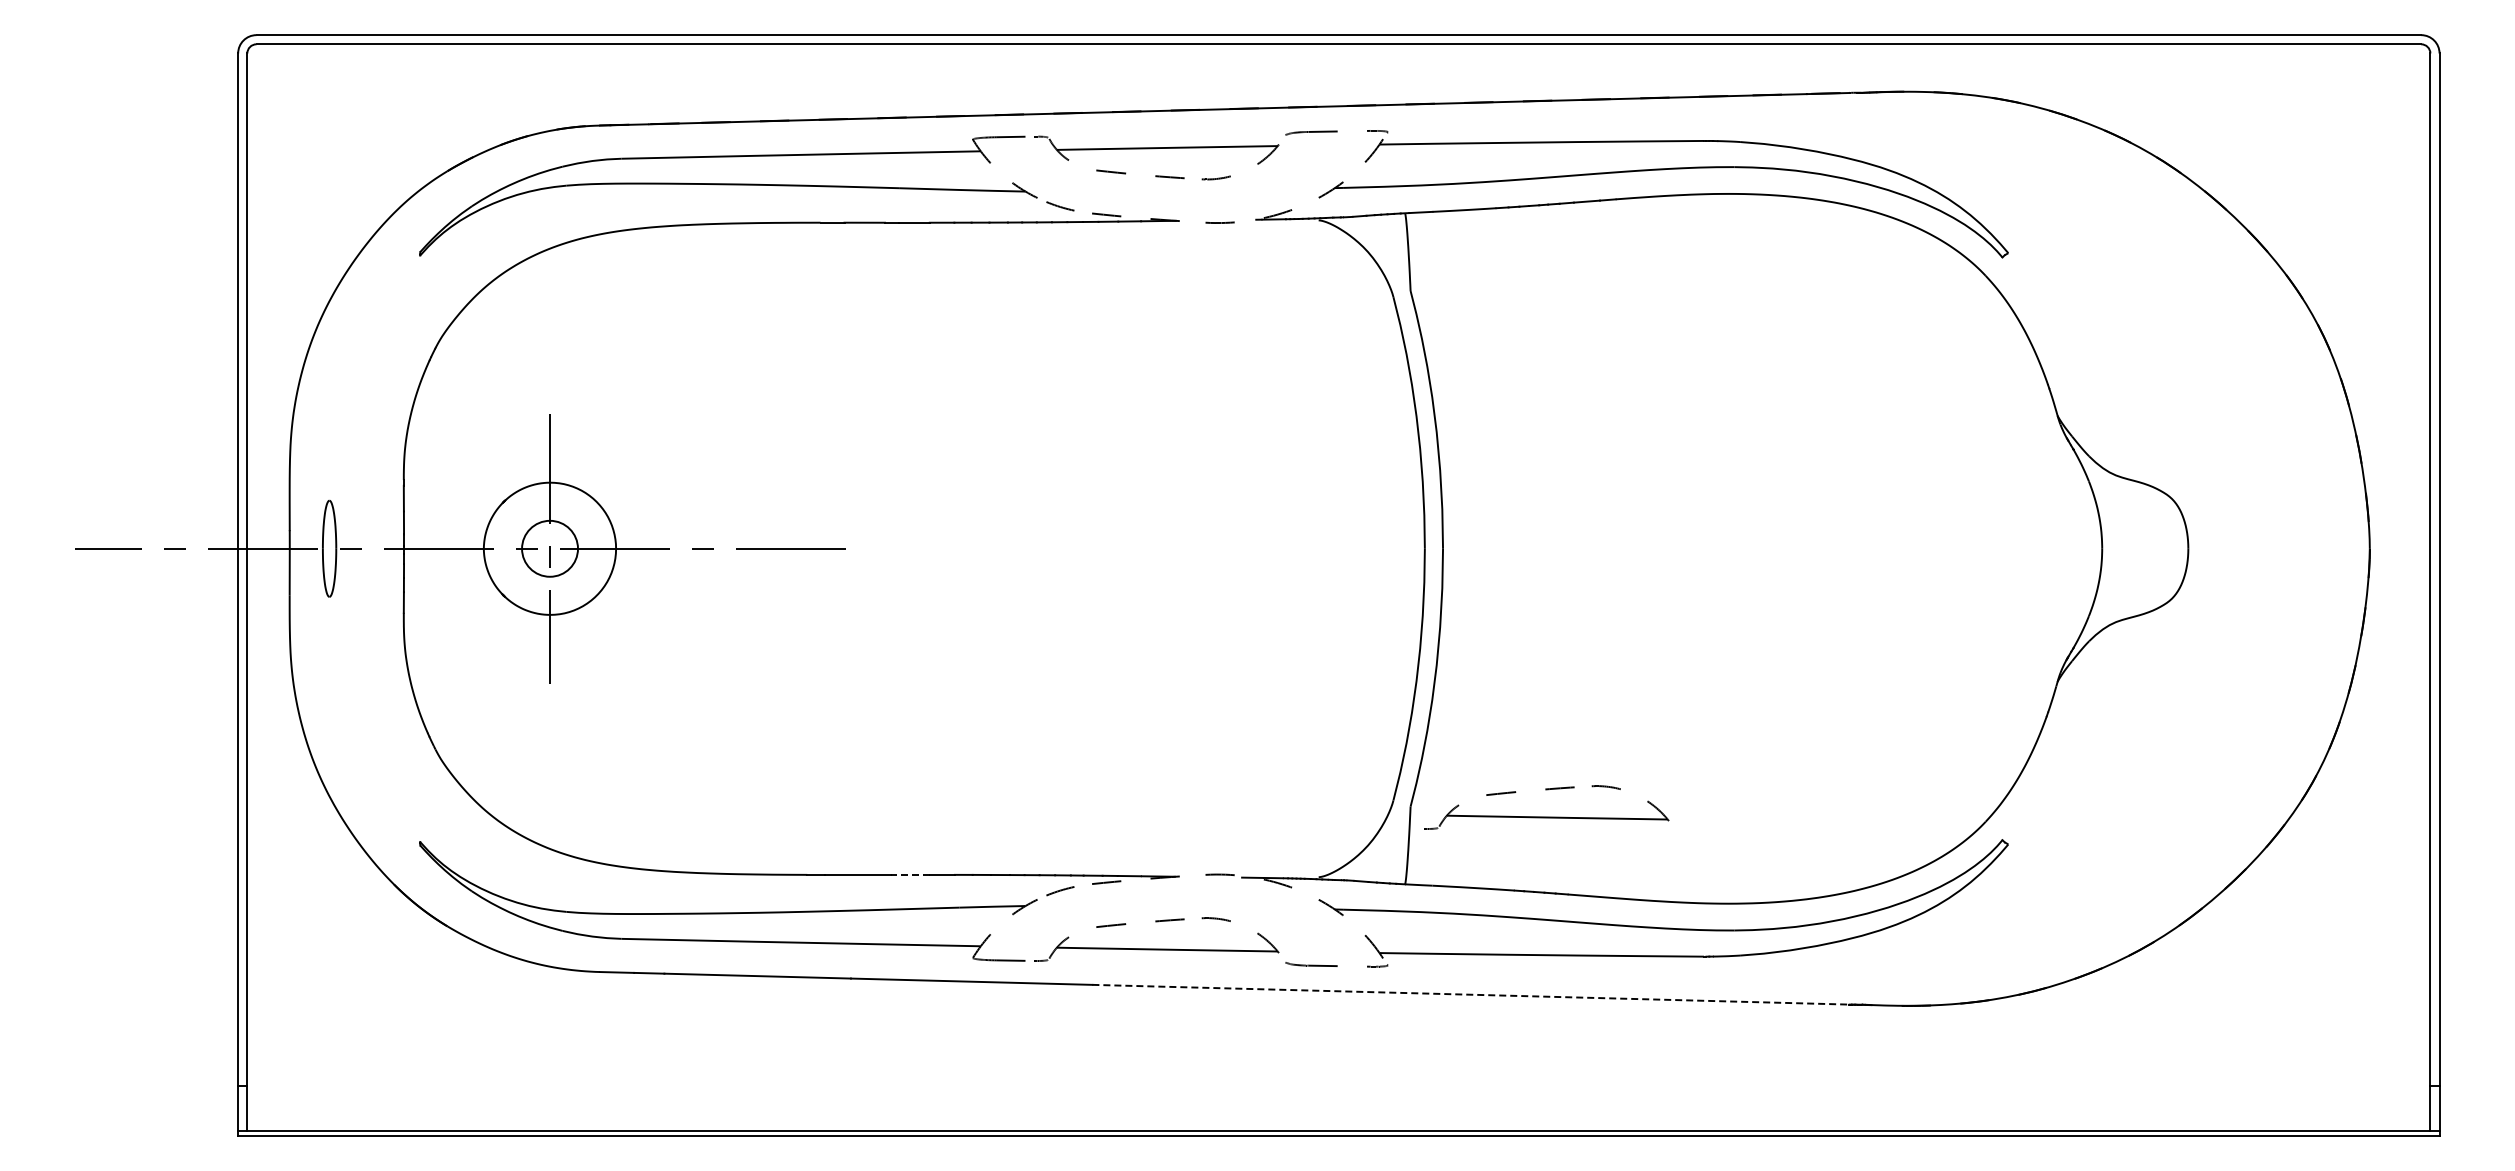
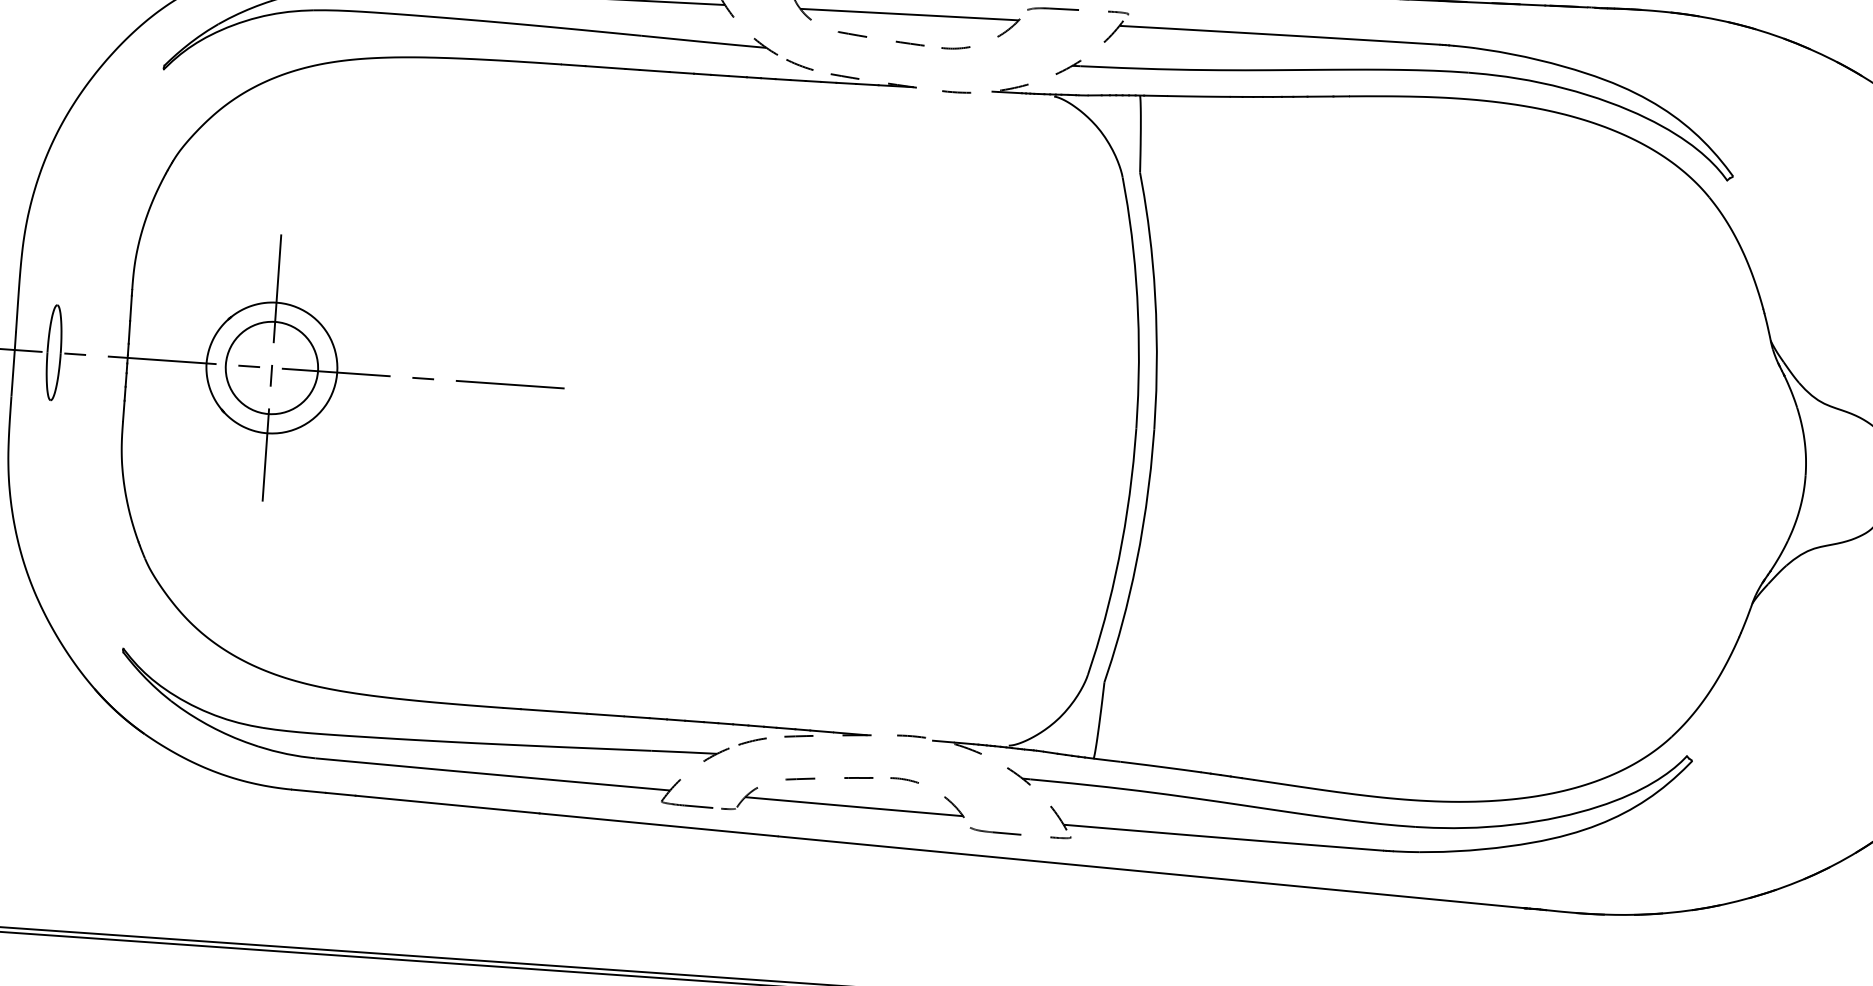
circle: (549, 548) -> (271, 367), size x1.67
part: (1546, 816) -> (1238, 701), removed
line: (909, 874) -> (604, 714), dashed -> solid
line: (1473, 994) -> (1153, 872), dashed -> solid

